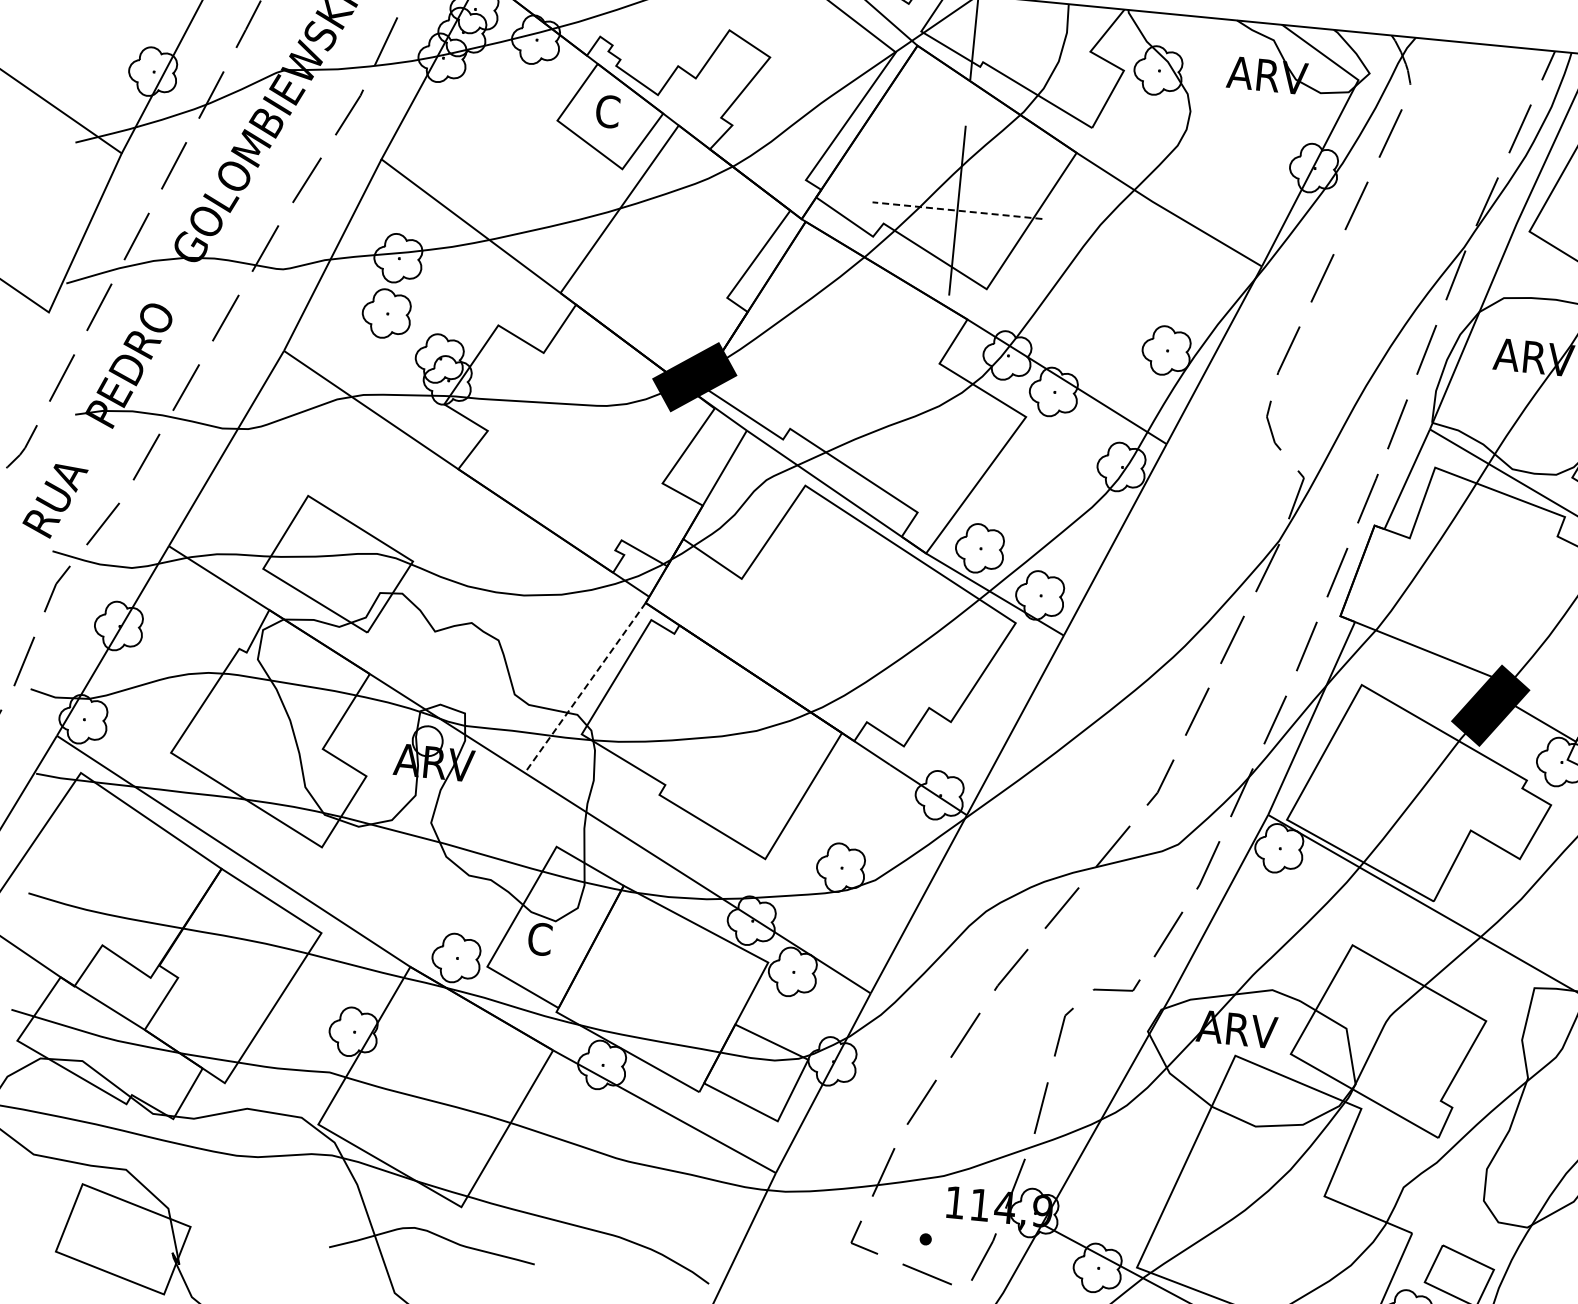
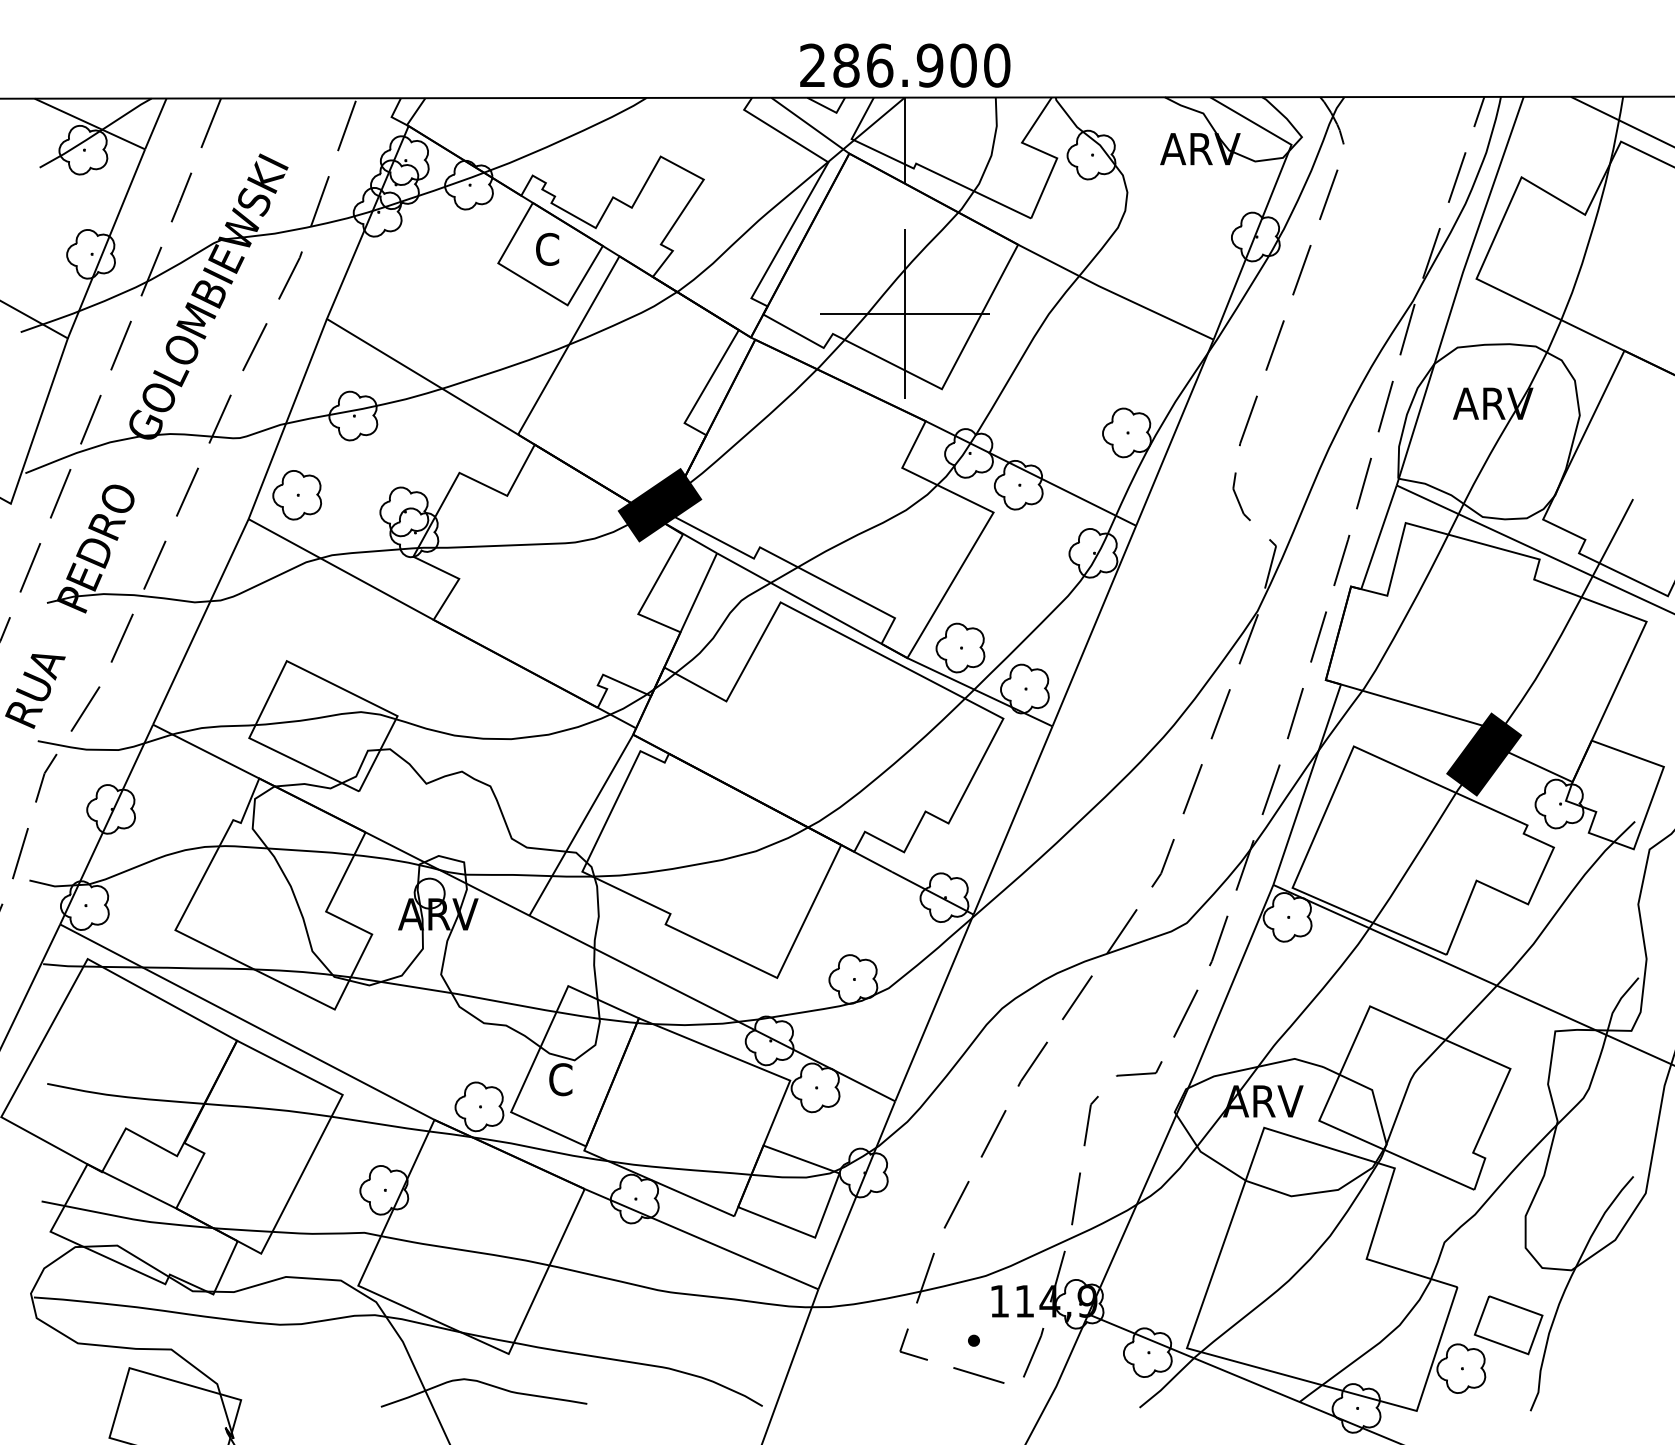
line: (956, 210) -> (904, 313), dashed -> solid
part: (386, 314) -> (297, 495), moved
line: (585, 688) -> (581, 825), dashed -> solid

